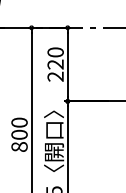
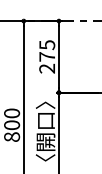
text: (55, 58) -> (47, 50), 220 -> 275

